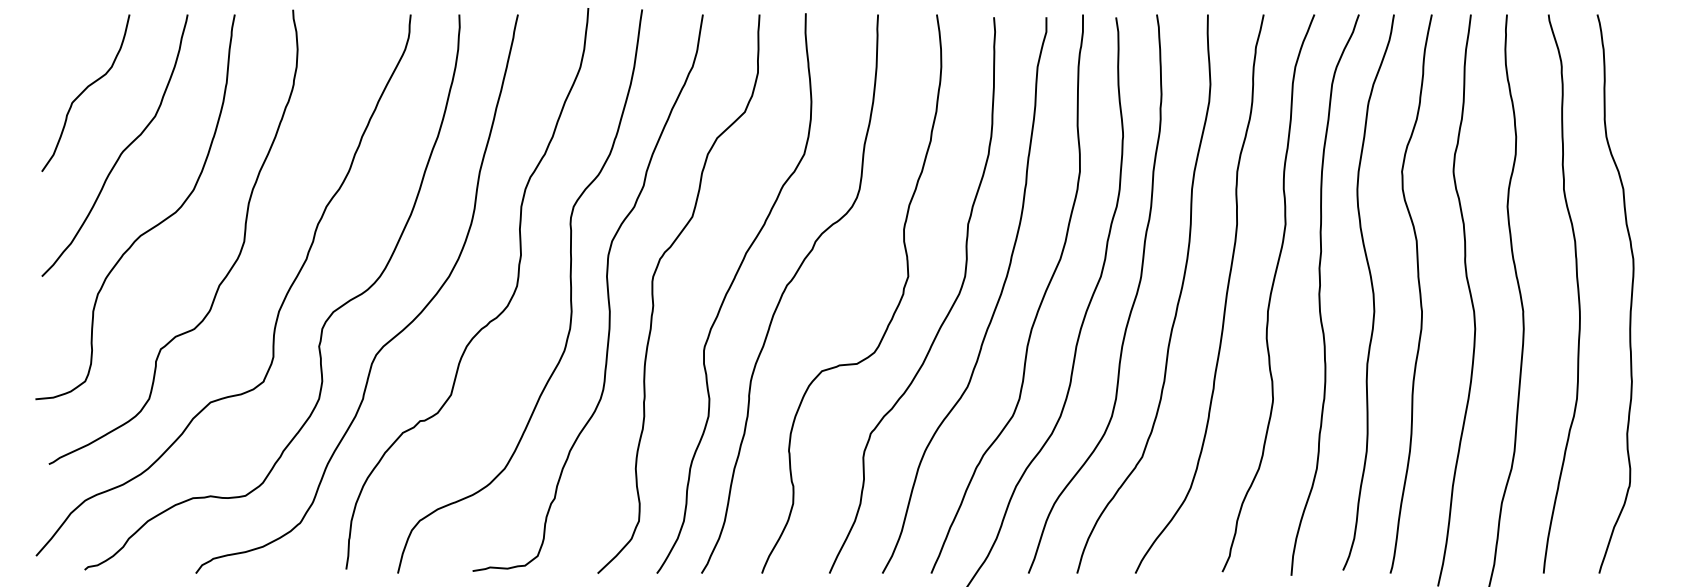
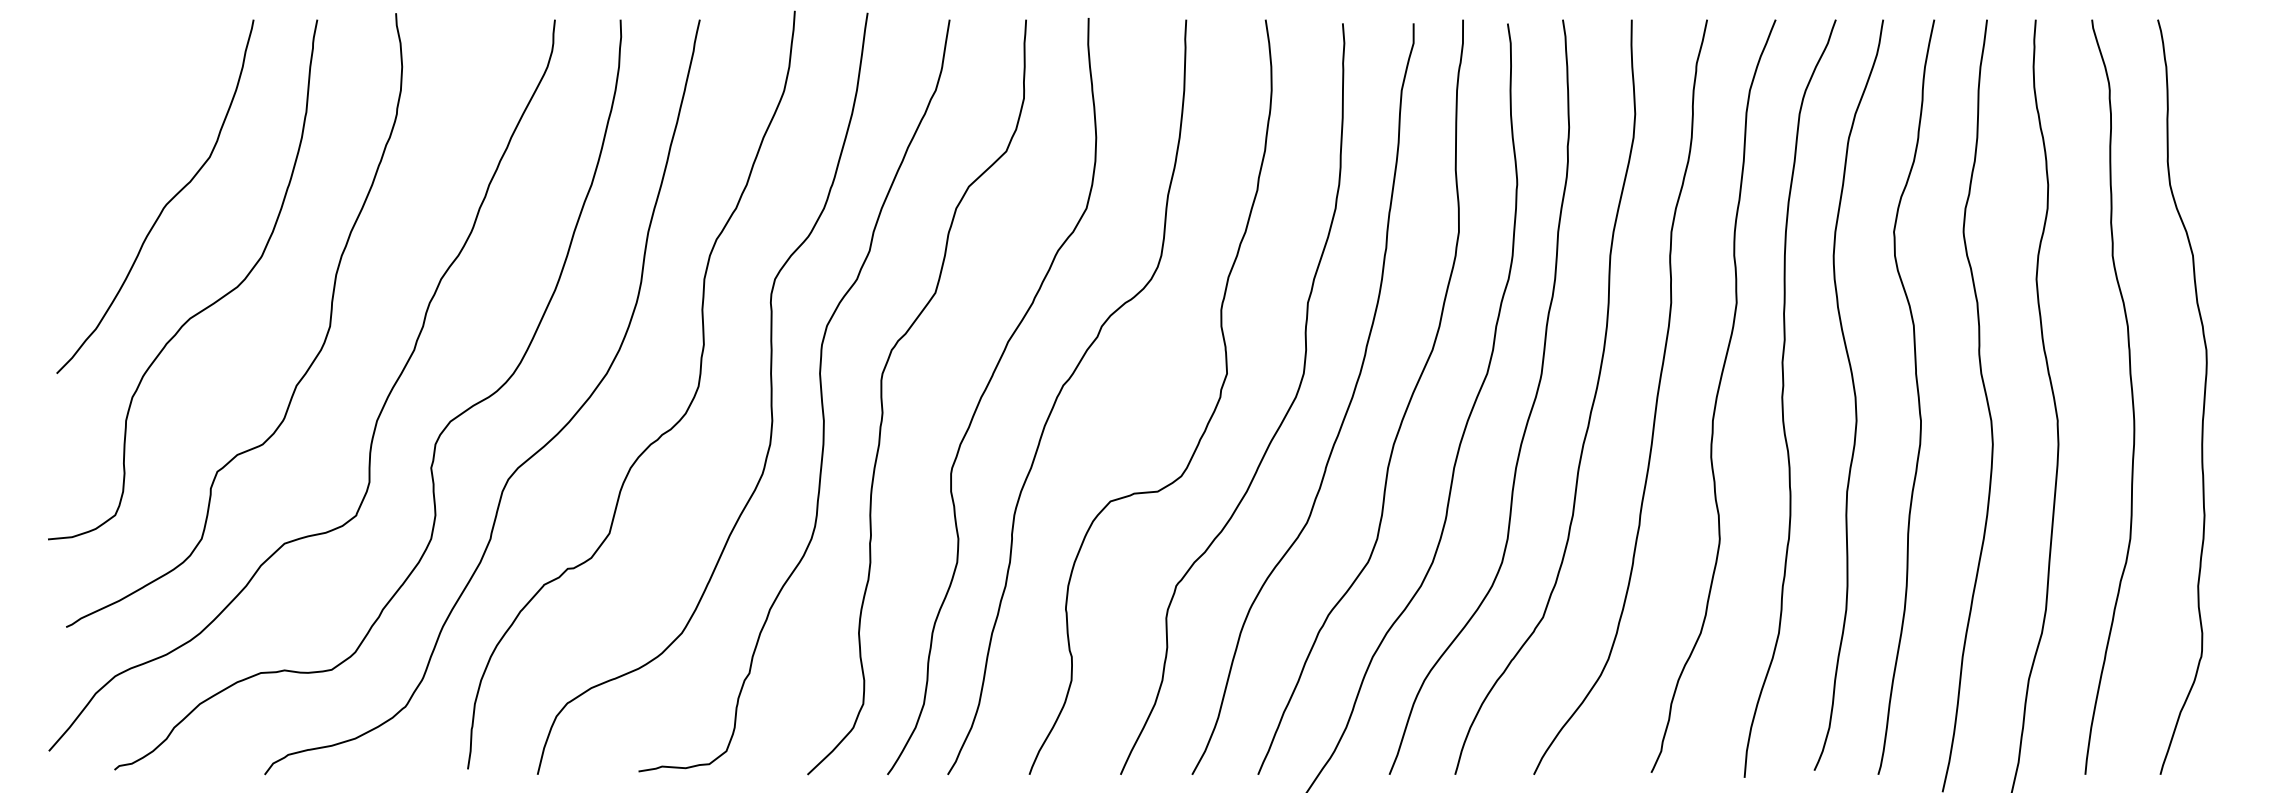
curve: (84, 91) -> (114, 123), removed

